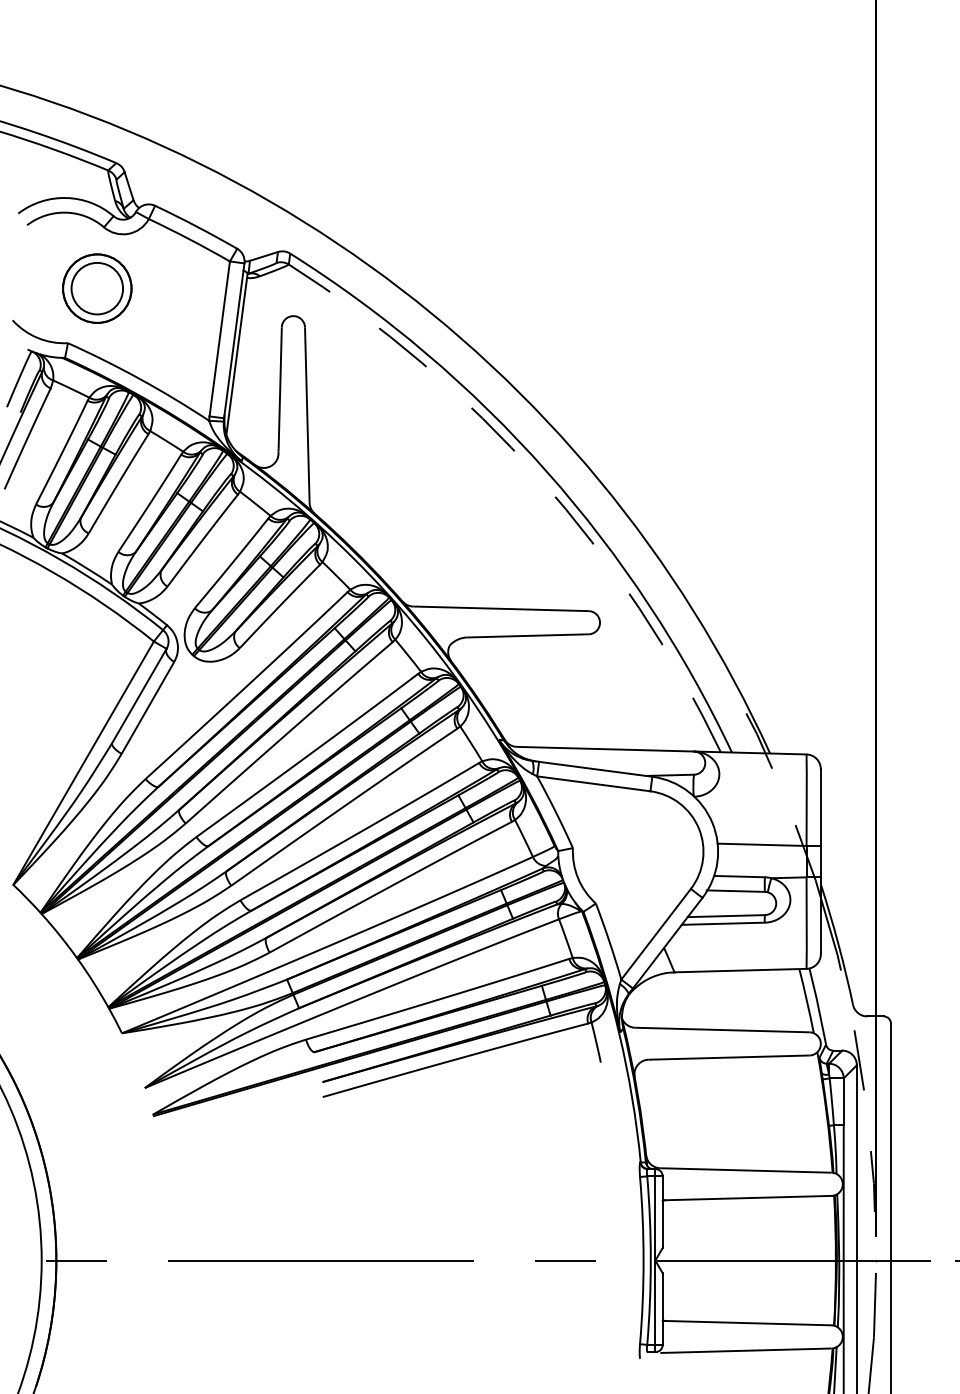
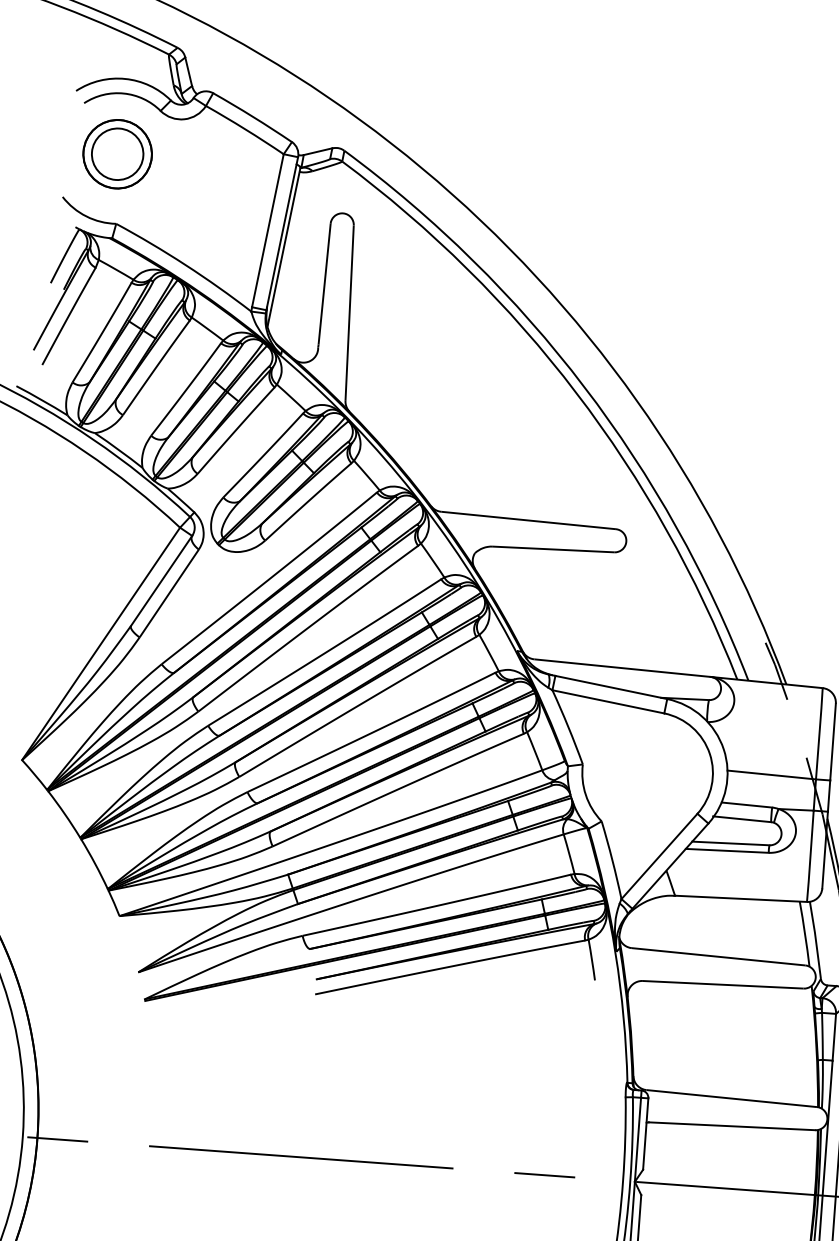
part: (97, 288) -> (117, 154), moved
arc: (539, 477) -> (576, 392), dashed -> solid

